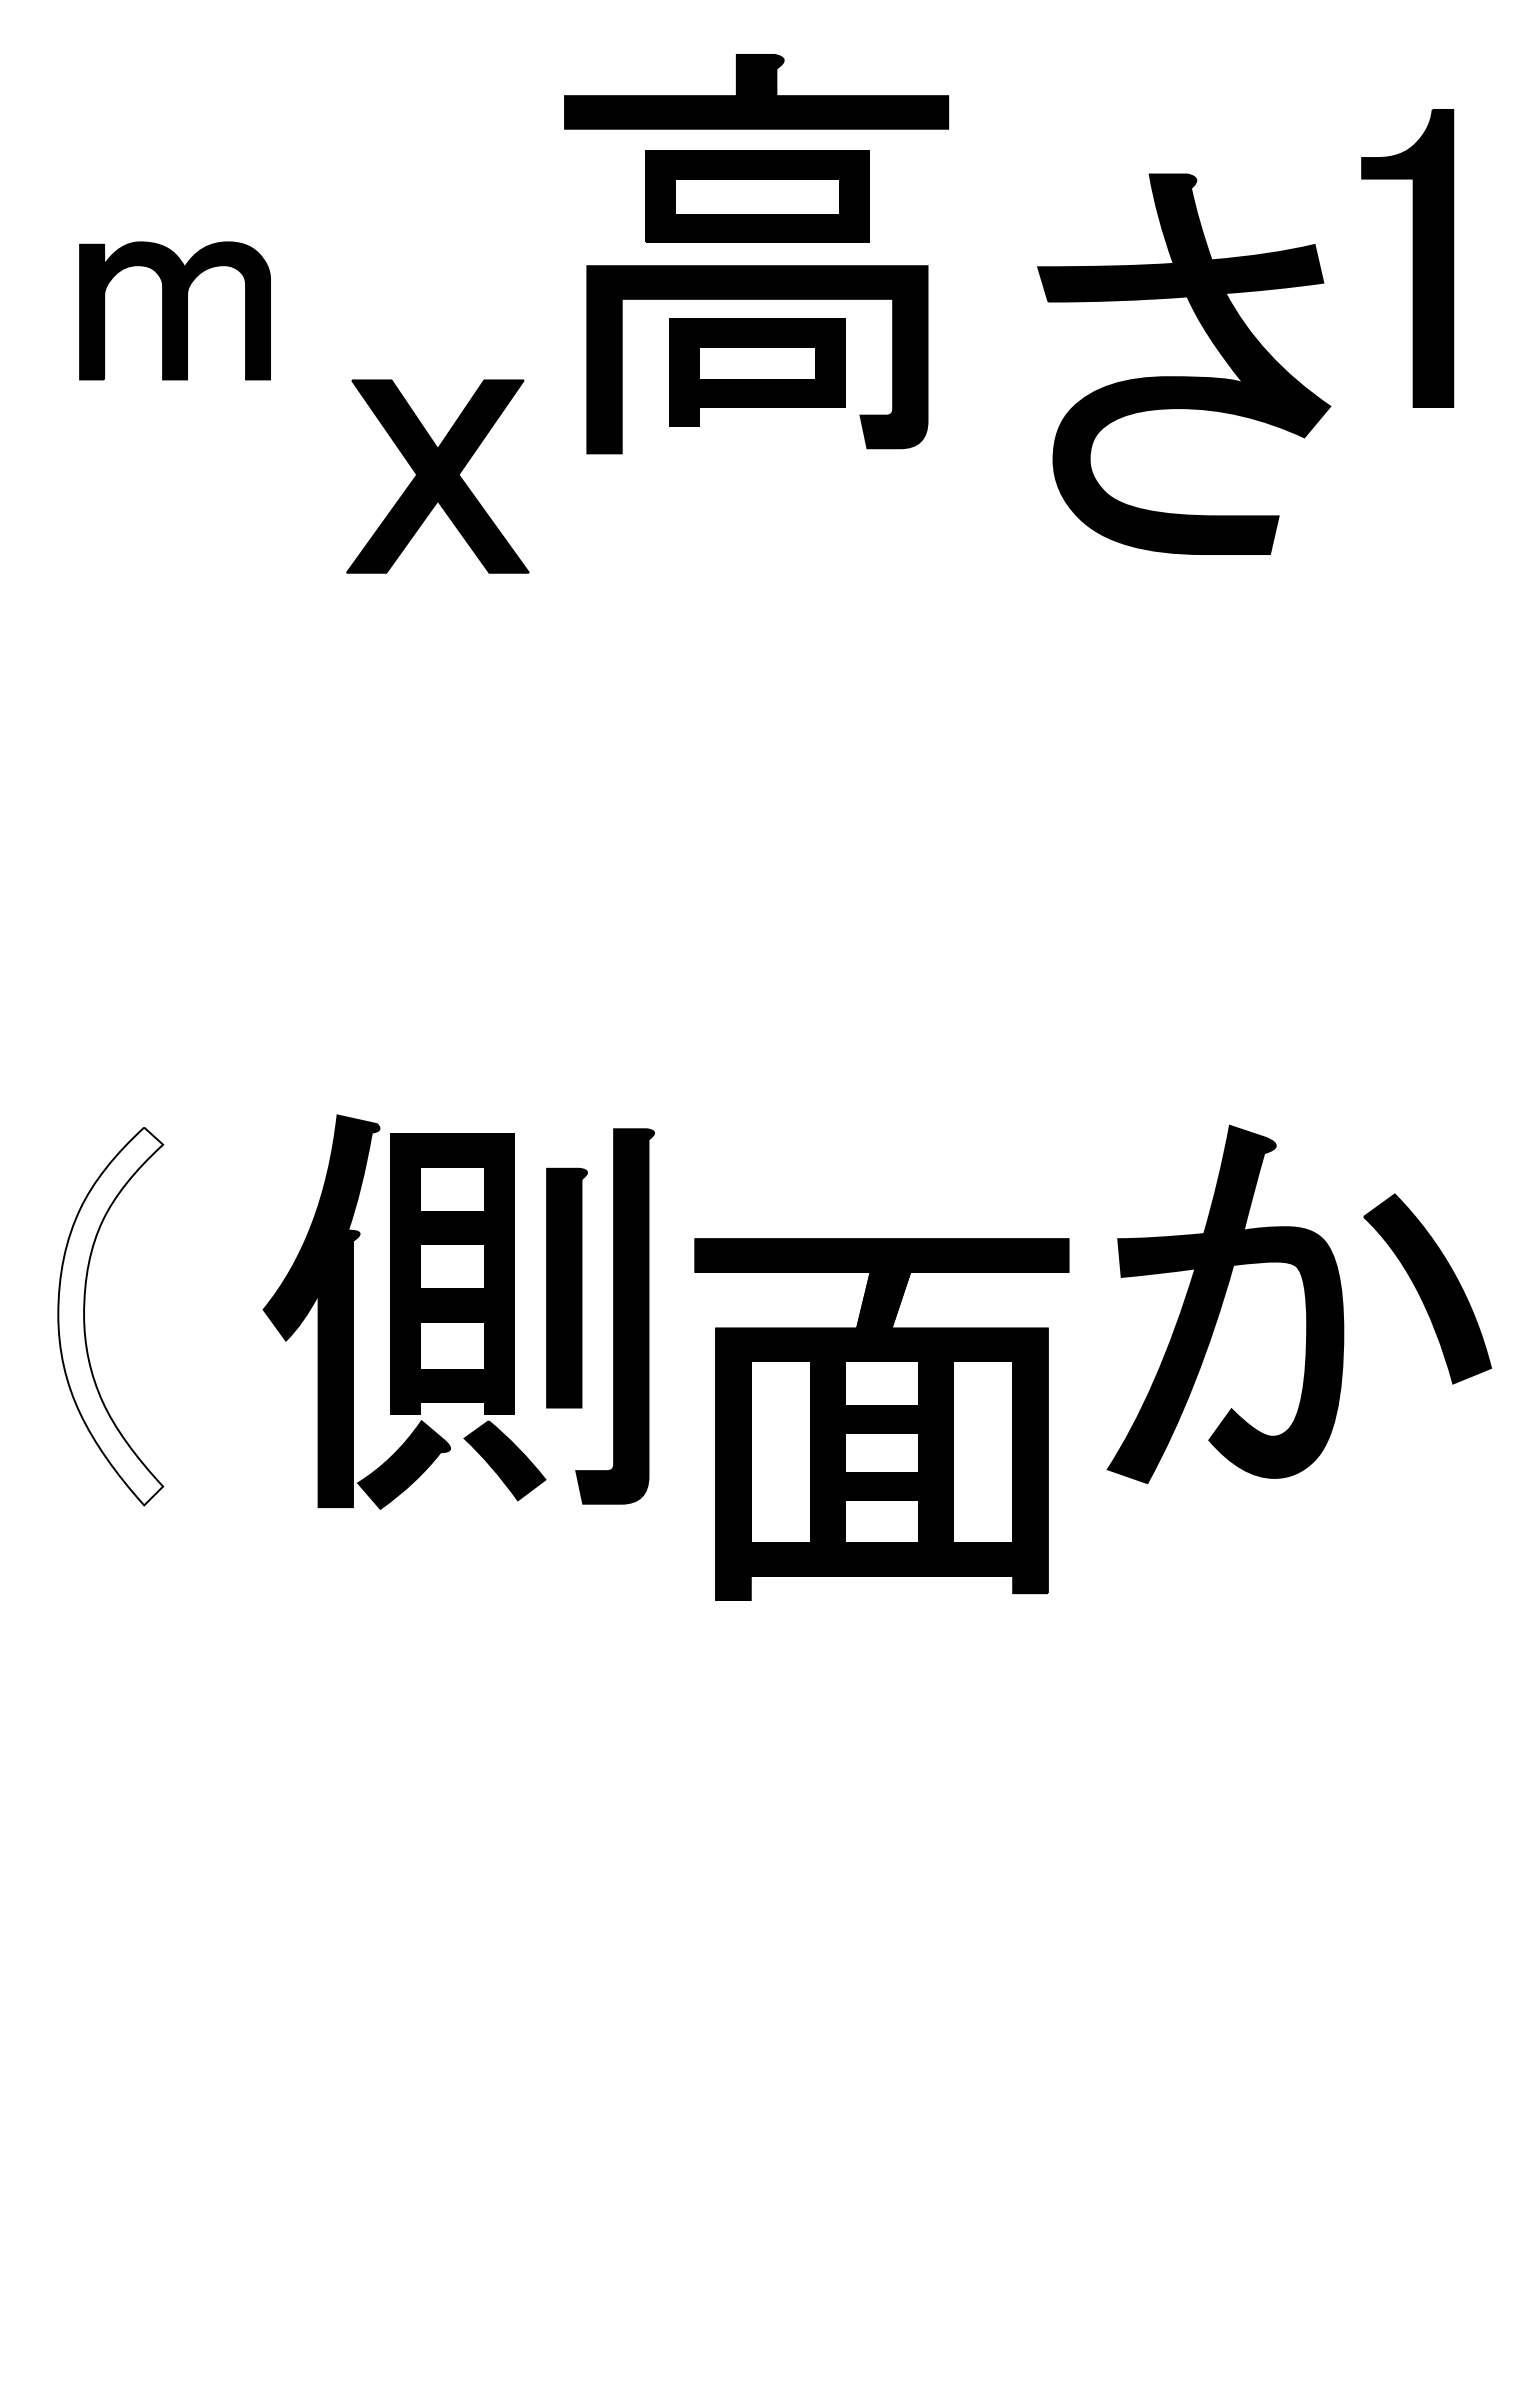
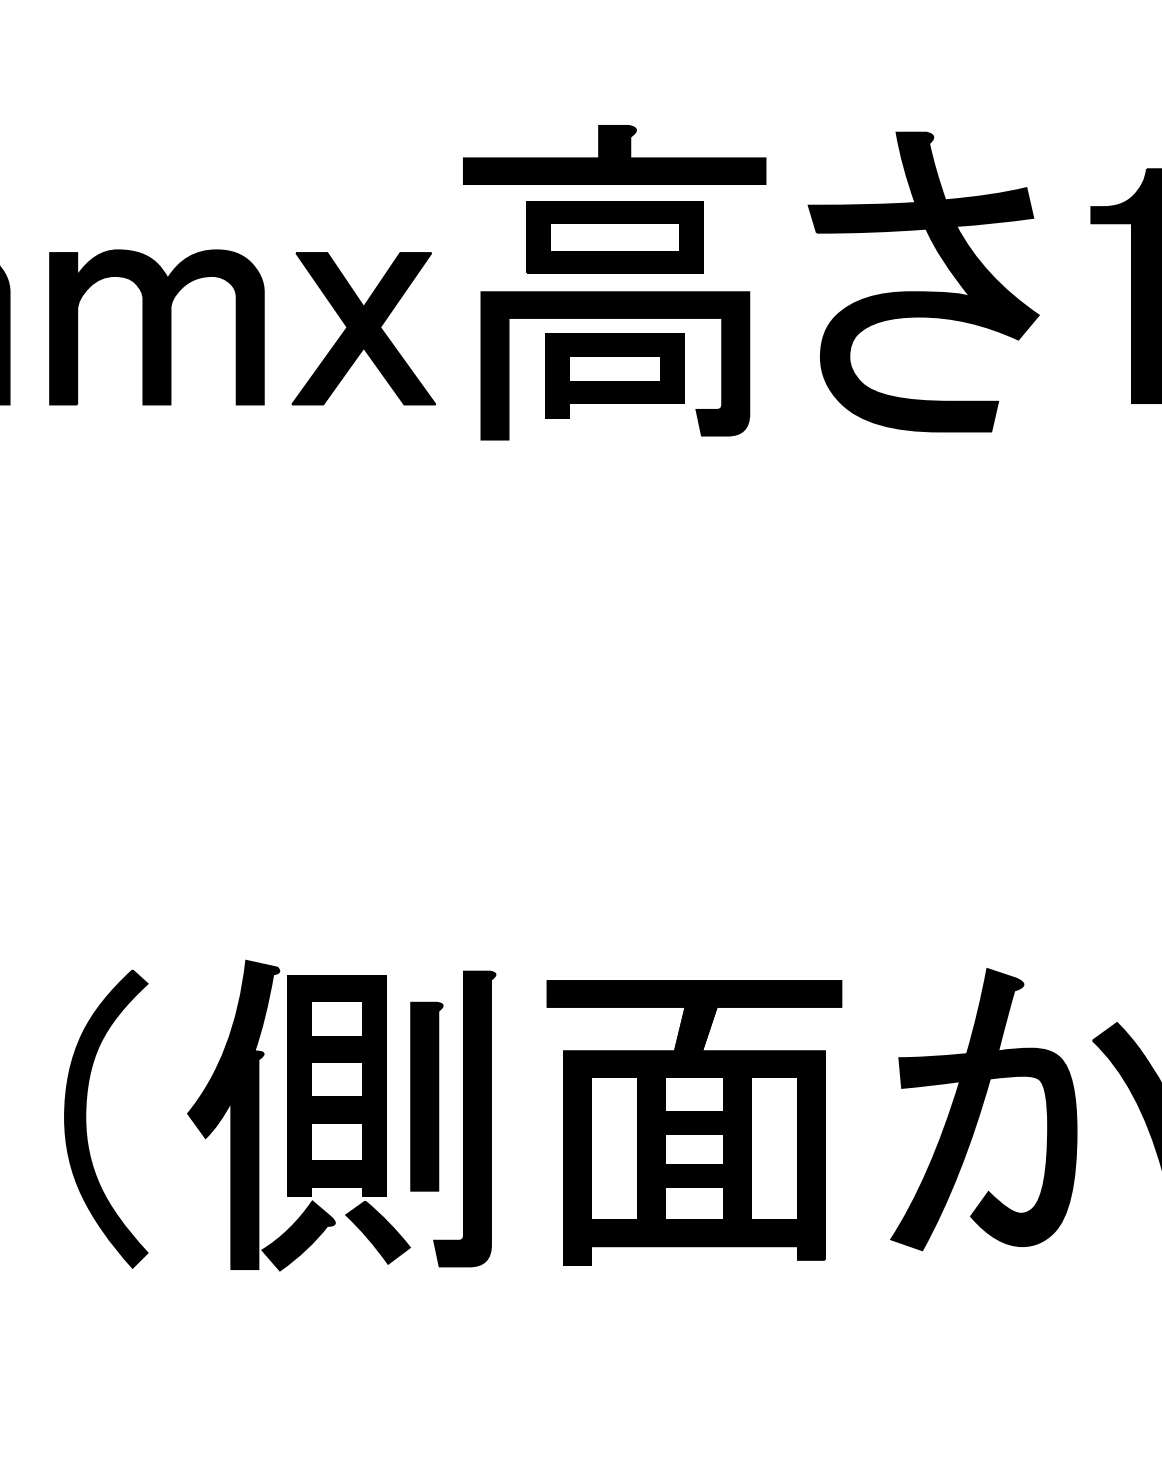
part: (174, 310) -> (156, 327), size x1.43
part: (1184, 376) -> (923, 291), moved
part: (437, 476) -> (363, 328), moved
part: (458, 1311) -> (341, 1115), moved
fill: (110, 1316) -> (106, 1119), added
part: (881, 1419) -> (694, 1122), moved

